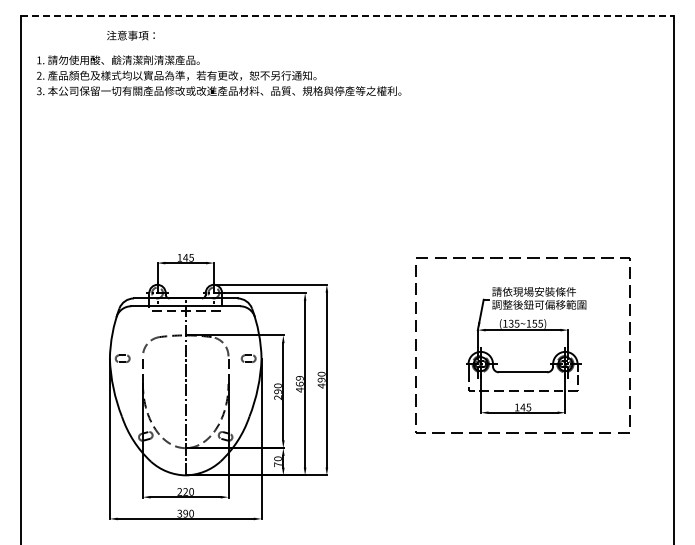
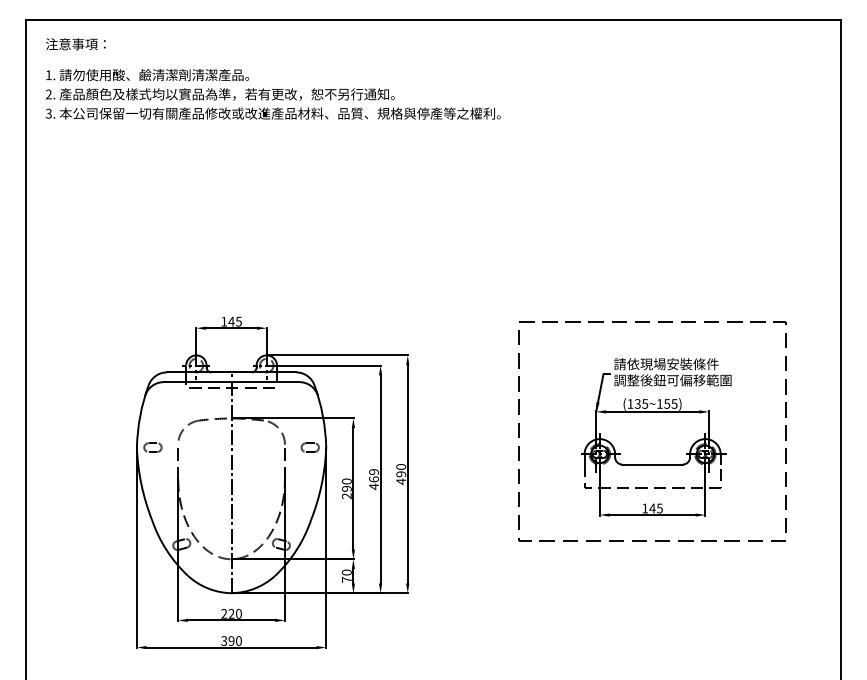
line: (347, 16) -> (433, 20), dashed -> solid
text: (130, 35) -> (75, 44), moved

